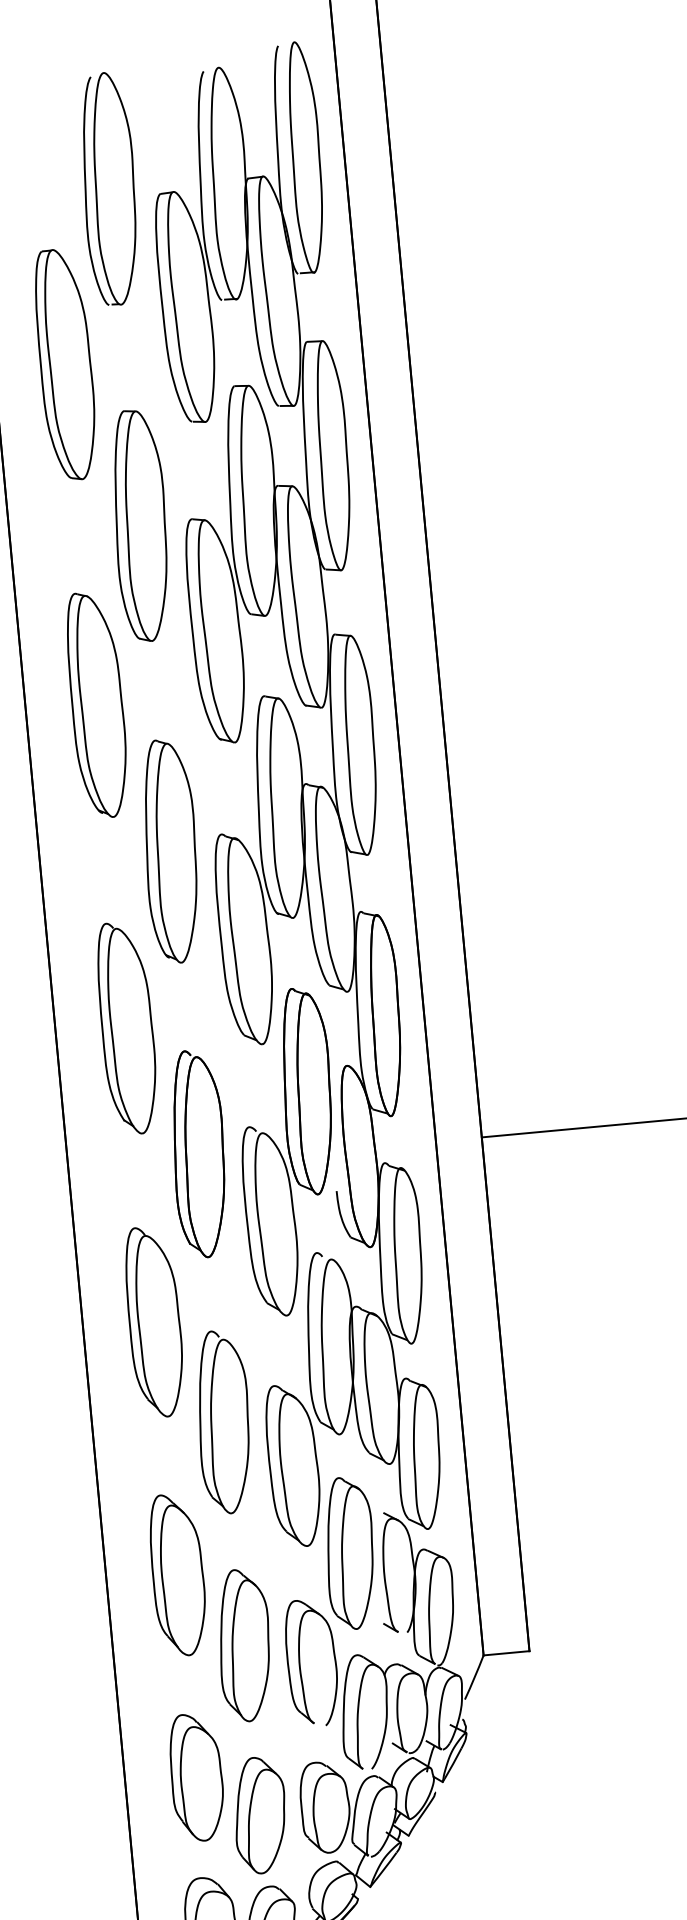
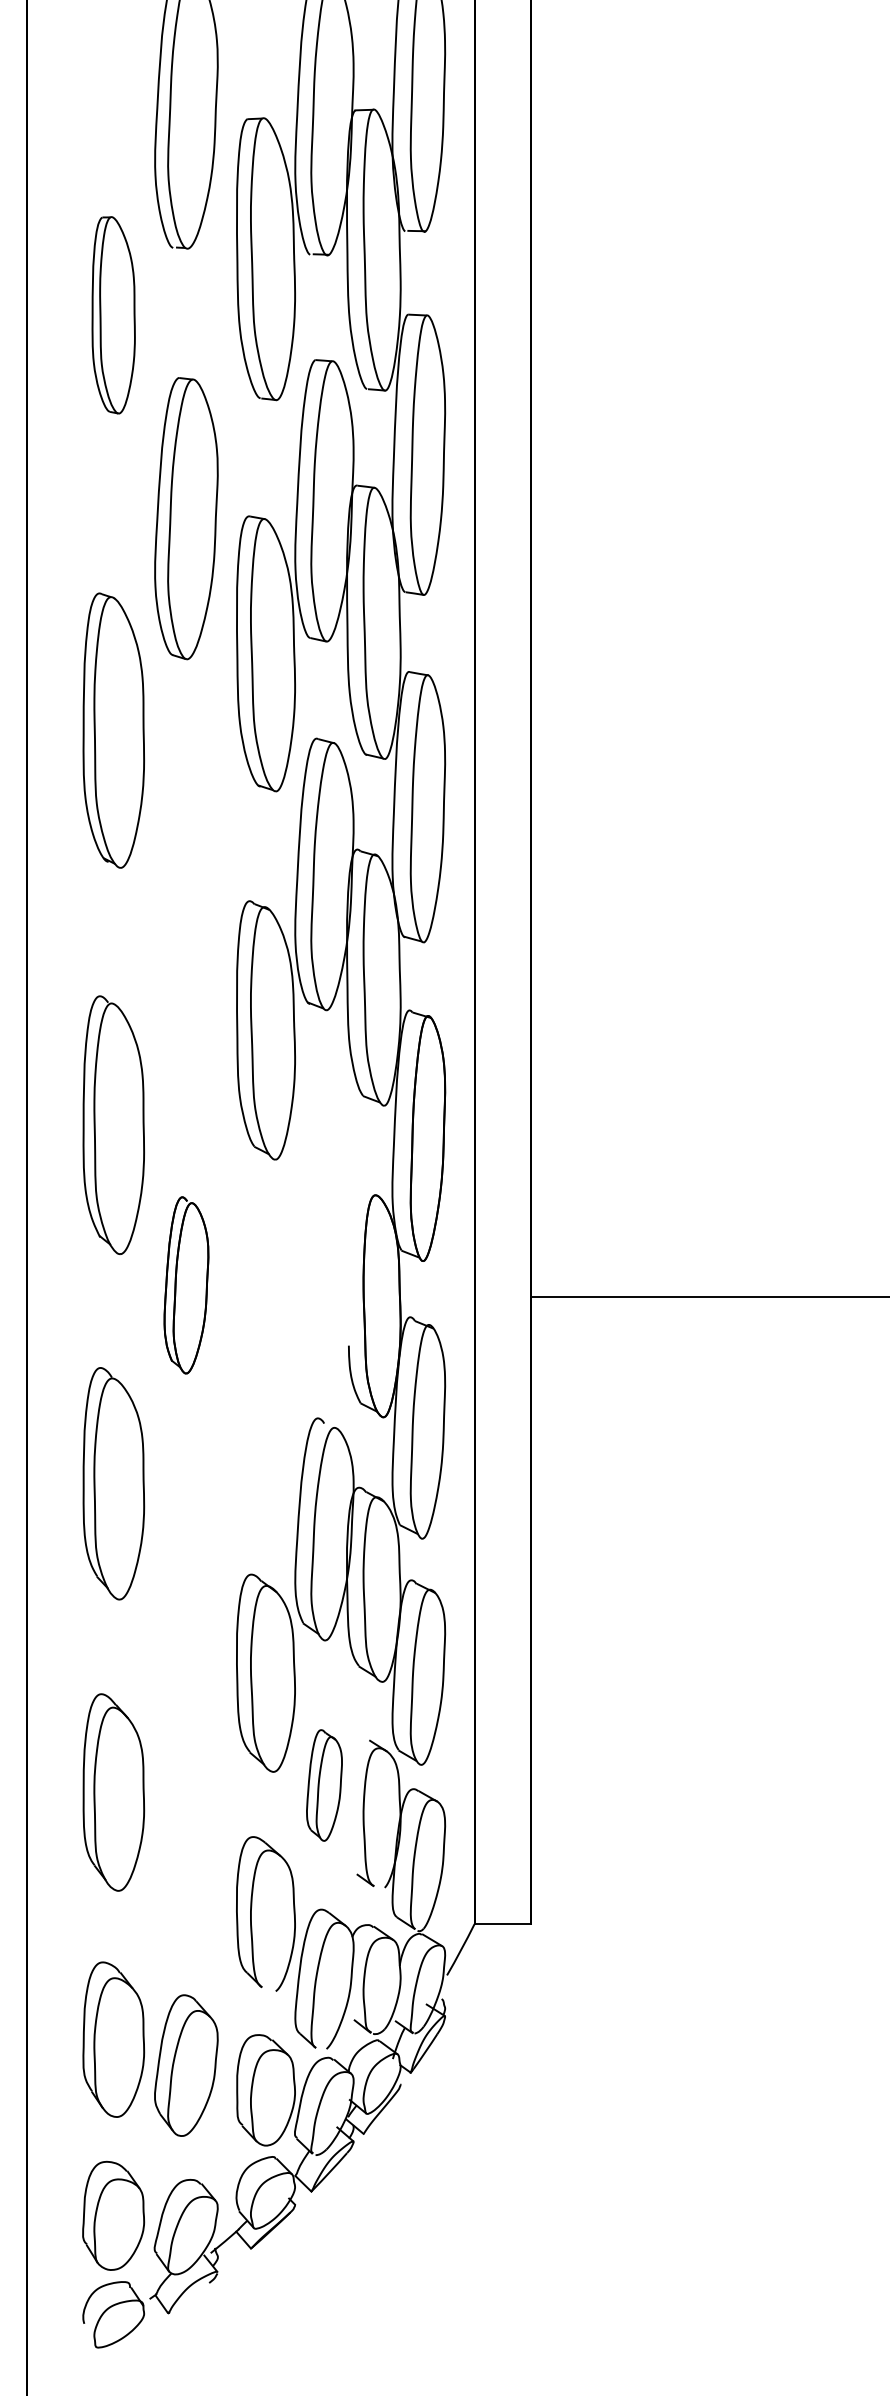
part: (65, 364) -> (113, 315), size x0.7
part: (170, 851) -> (186, 915), removed
part: (288, 1152) -> (295, 1293), removed
part: (199, 1154) -> (186, 1285), size x0.7
part: (223, 1422) -> (186, 1612), removed
part: (350, 1553) -> (324, 1785), size x0.6
part: (244, 1645) -> (186, 1885), removed
part: (260, 1815) -> (186, 2065), moved

